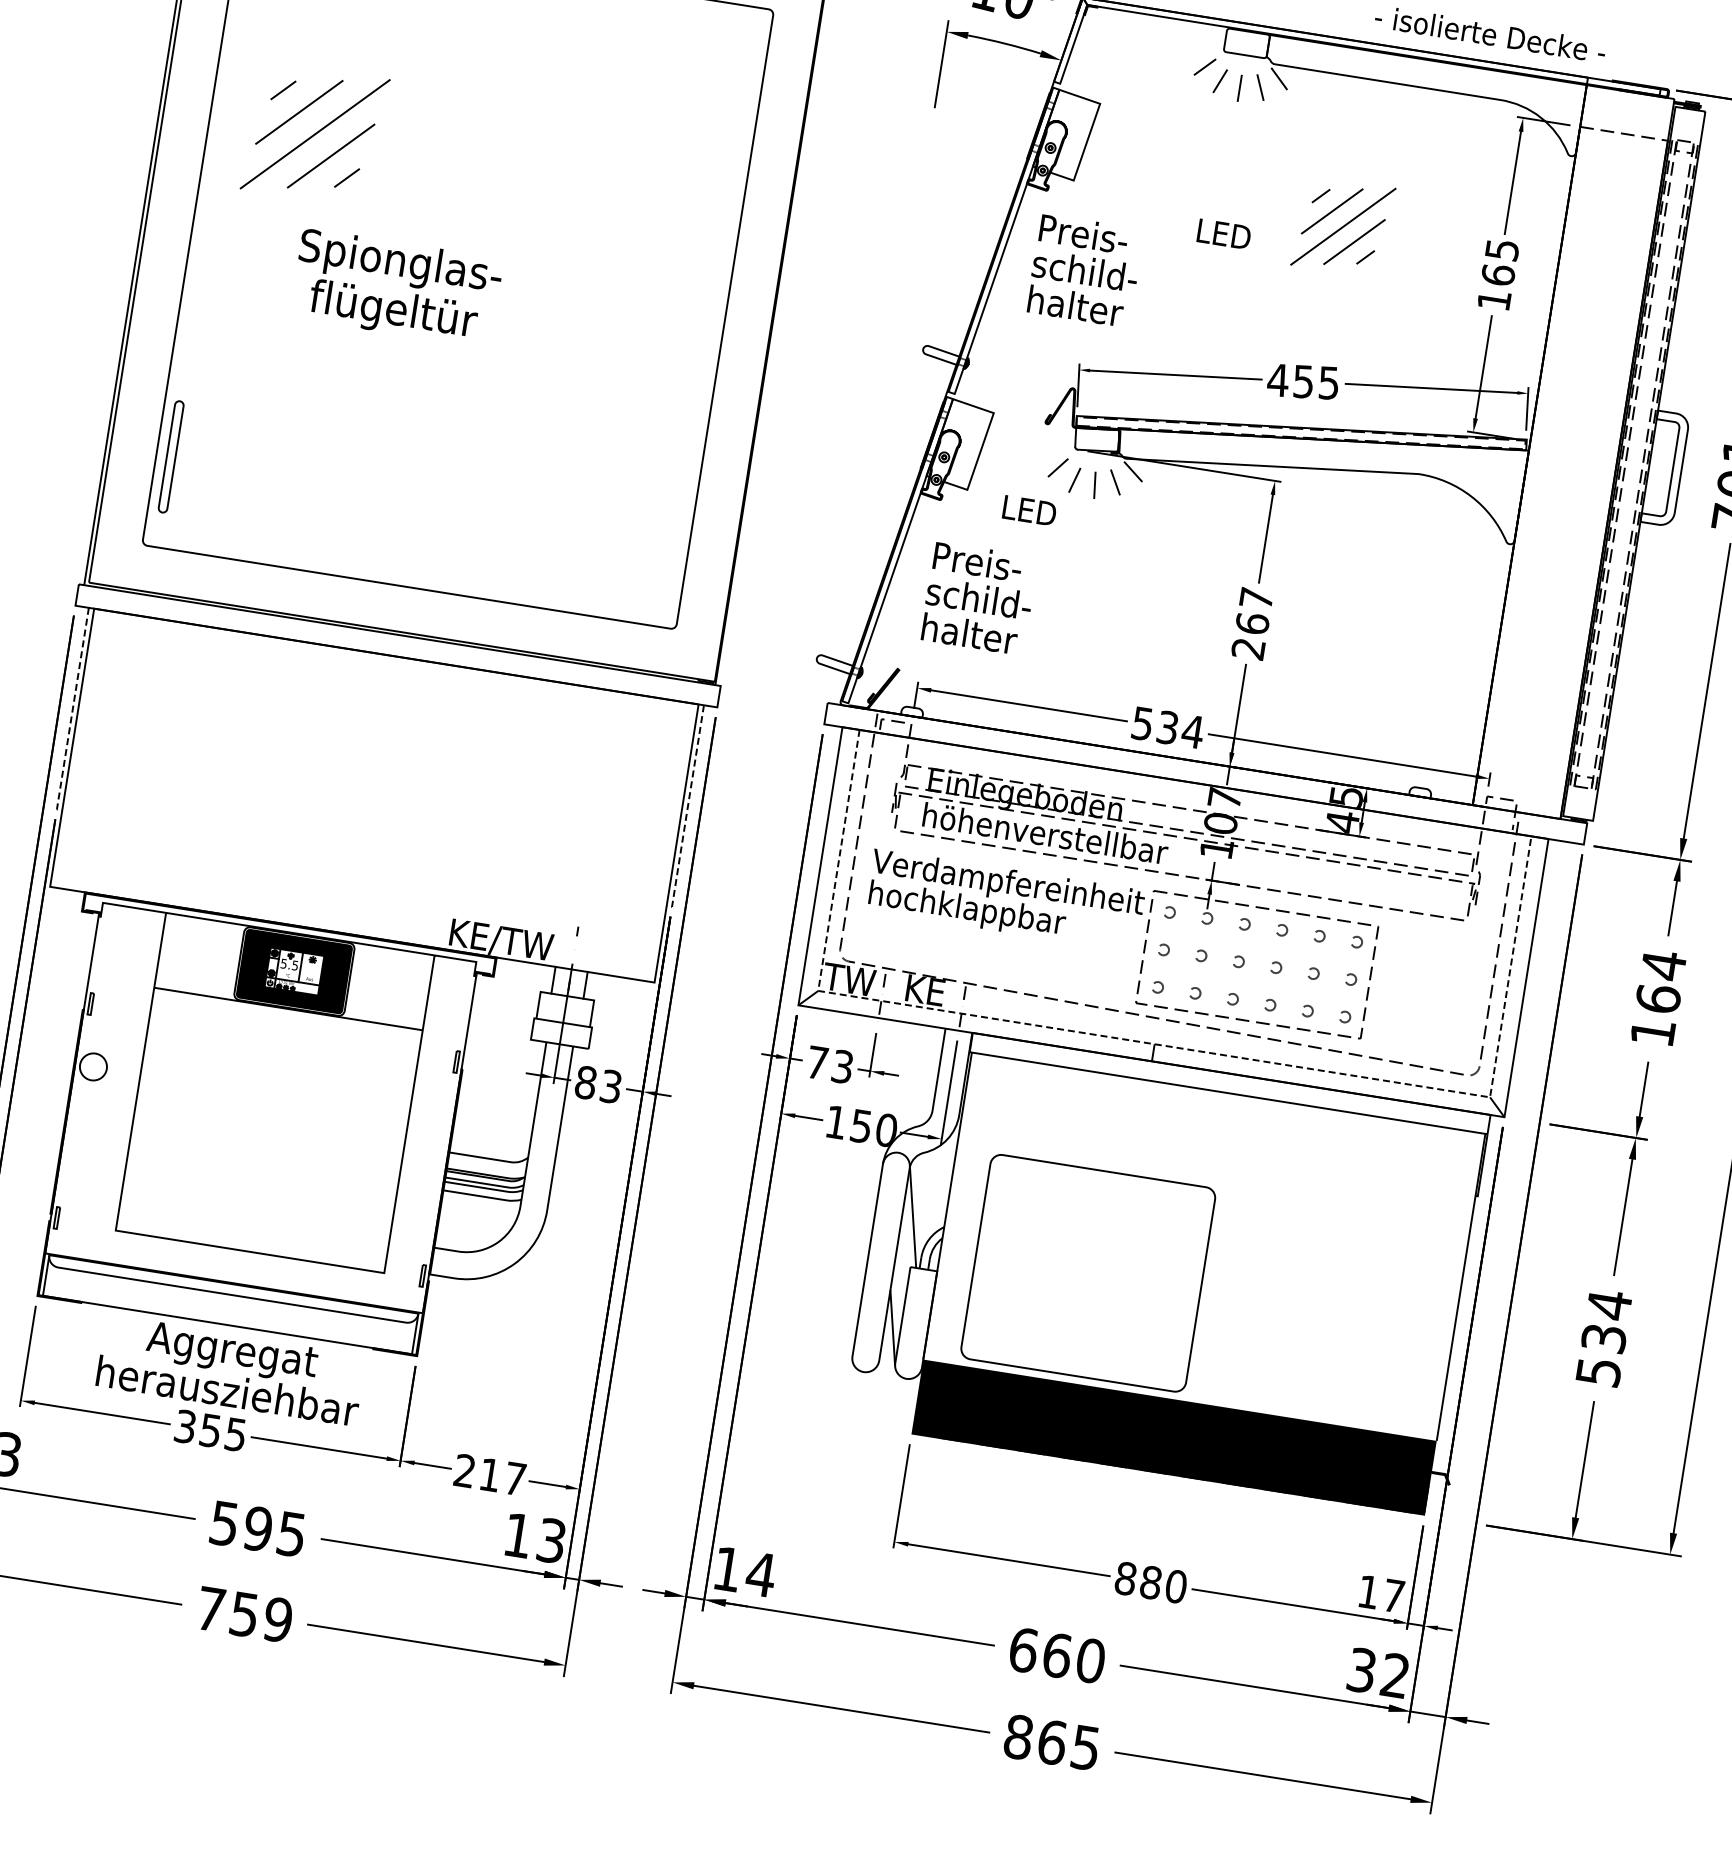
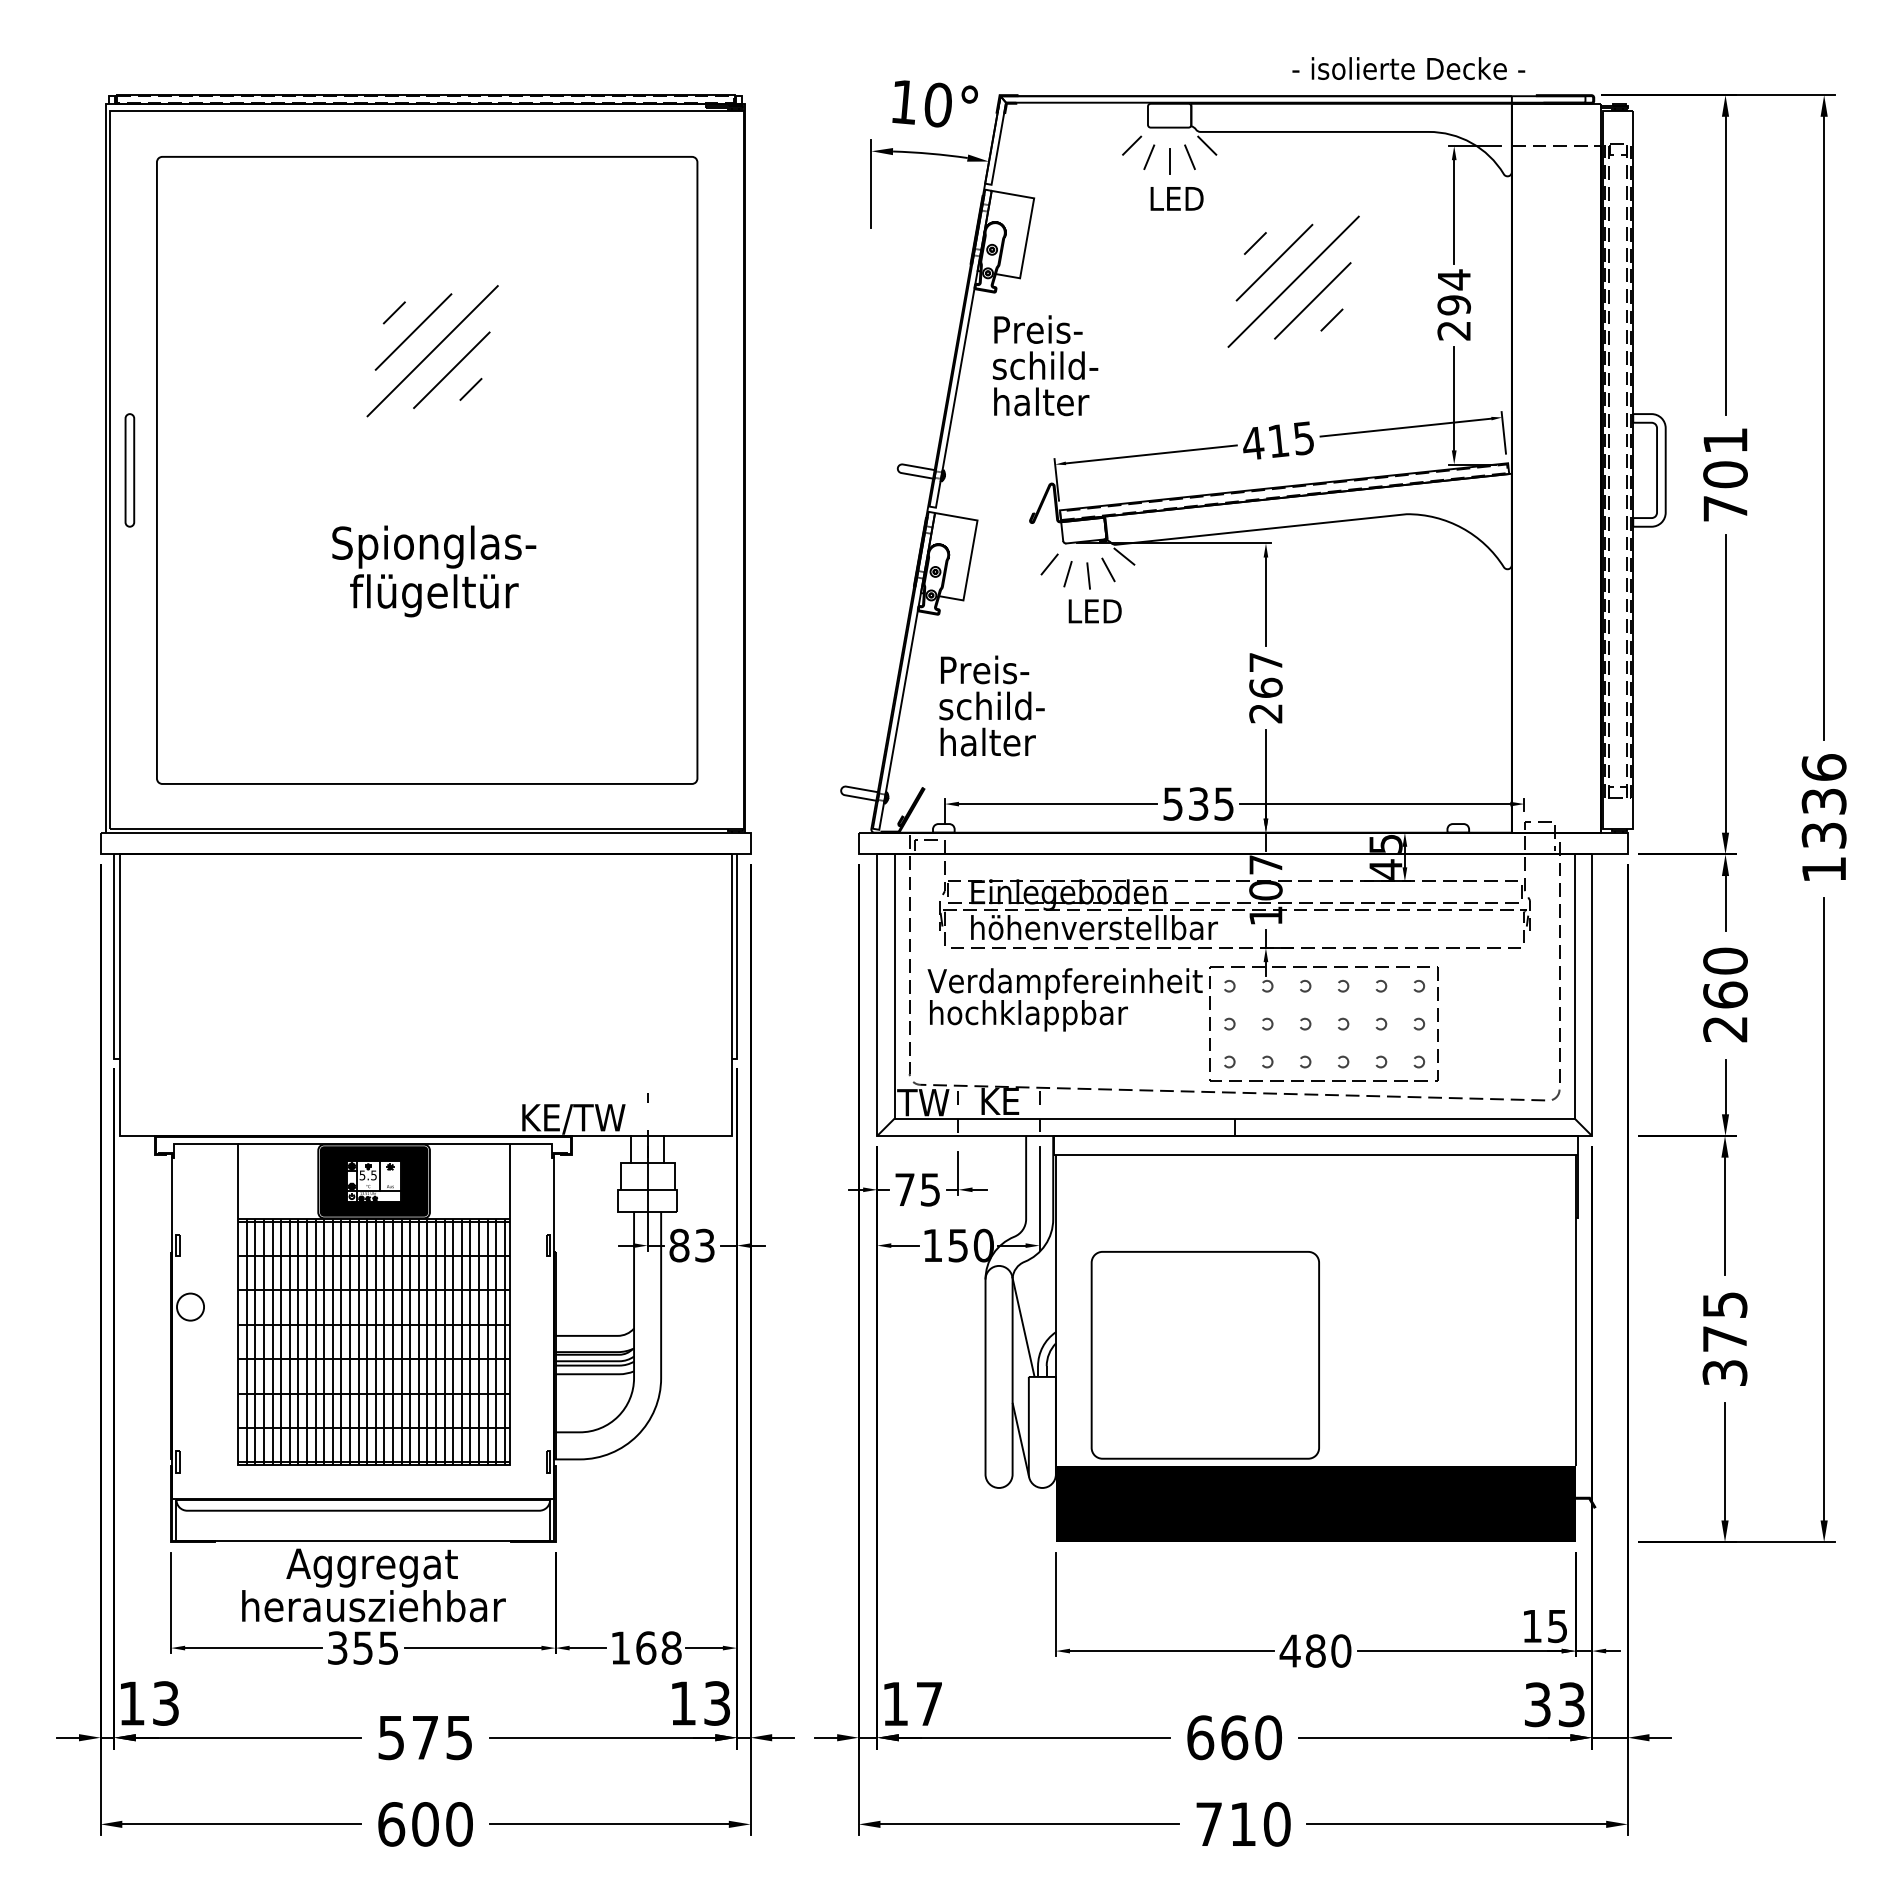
part: (315, 134) -> (432, 351), moved
part: (1343, 226) -> (1293, 281), size x1.43
text: (1223, 233) -> (1176, 198), moved
text: (1498, 274) -> (1454, 304), 165 -> 294
text: (396, 288) -> (434, 571), moved
text: (1303, 381) -> (1278, 440), 455 -> 415
part: (170, 456) -> (129, 470), moved
text: (1028, 510) -> (1094, 611), moved
line: (72, 711) -> (114, 959), dashed -> solid
text: (1192, 731) -> (1223, 803), 534 -> 535
line: (687, 809) -> (736, 959), dashed -> solid
text: (1658, 998) -> (1725, 994), 164 -> 260
line: (1155, 1044) -> (1235, 1118), dashed -> solid
text: (842, 1066) -> (930, 1189), 73 -> 75
hatch: (269, 1130) -> (374, 1342), added
text: (1603, 1337) -> (1724, 1338), 534 -> 375
text: (490, 1474) -> (646, 1647), 217 -> 168
text: (258, 1528) -> (425, 1737), 595 -> 575
text: (761, 1574) -> (929, 1703), 14 -> 17
text: (1125, 1578) -> (1289, 1650), 880 -> 480
text: (1393, 1596) -> (1557, 1626), 17 -> 15
text: (244, 1614) -> (425, 1824), 759 -> 600
text: (1395, 1675) -> (1571, 1704), 32 -> 33
text: (1052, 1742) -> (1243, 1824), 865 -> 710

